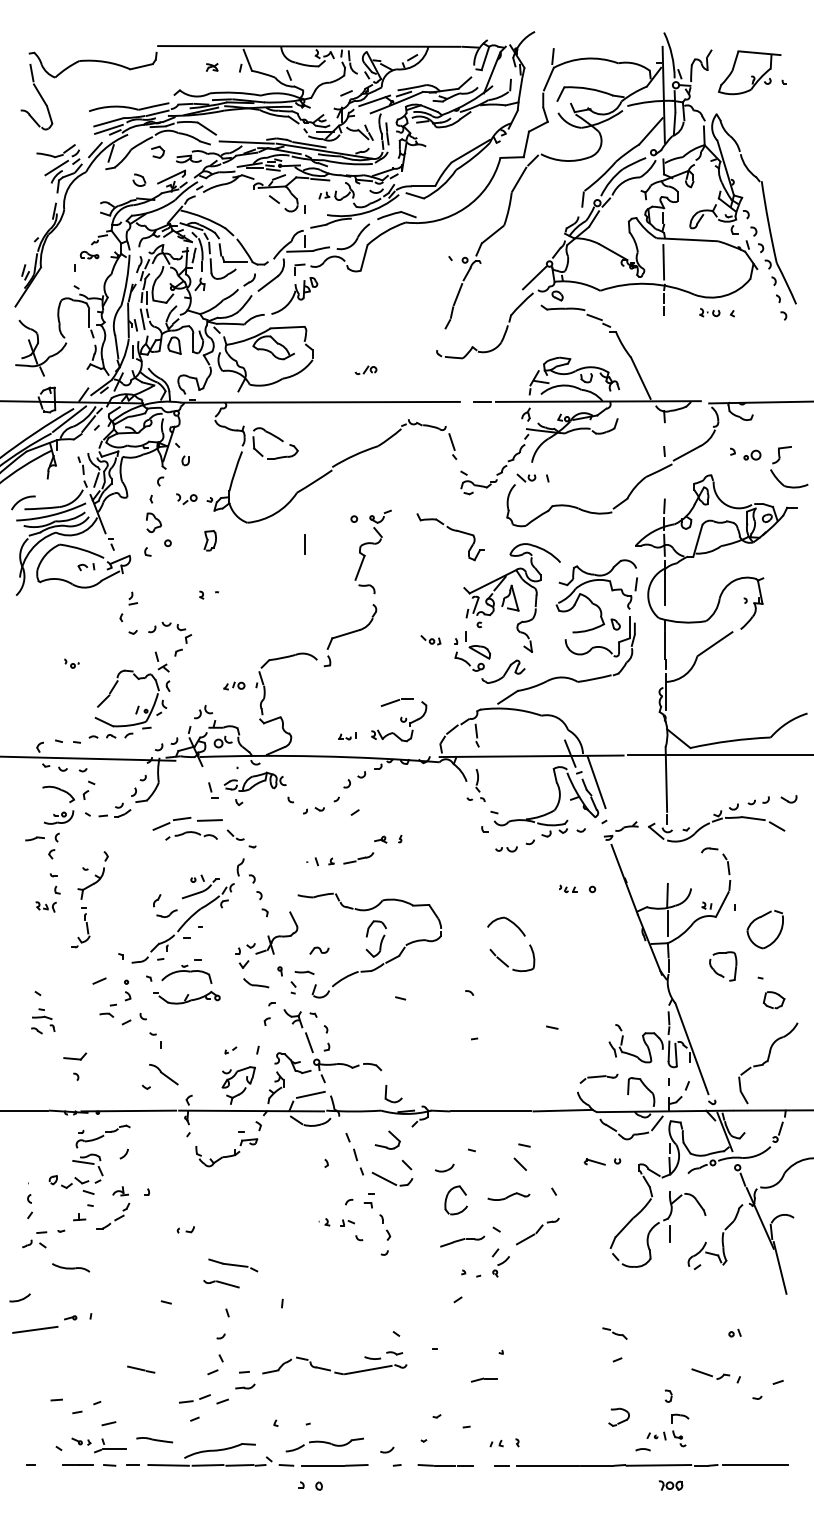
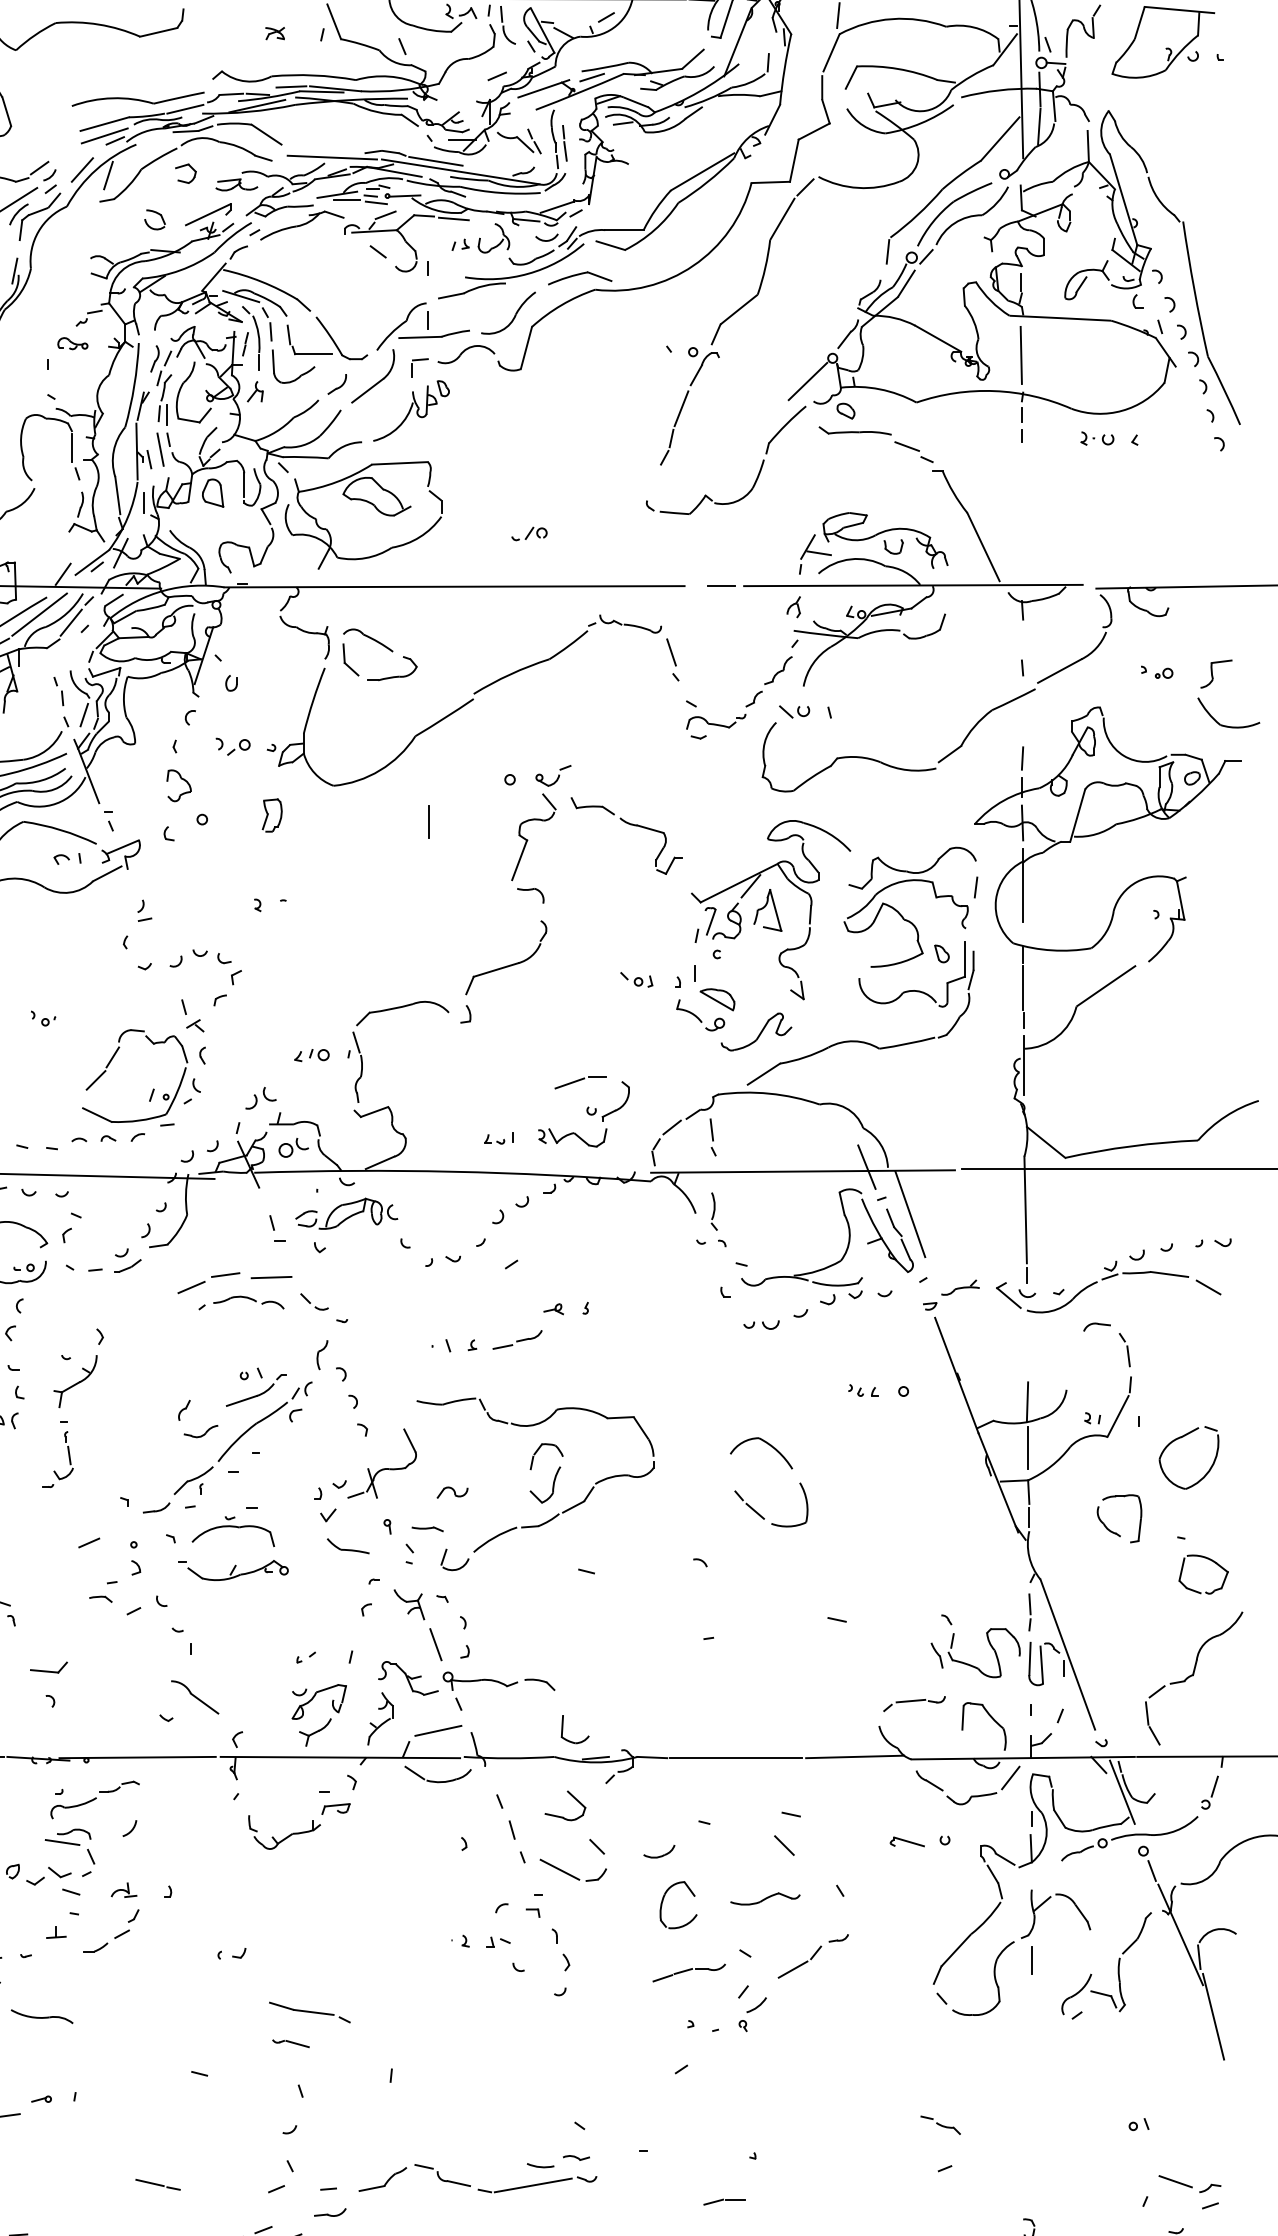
part: (746, 453) -> (1158, 671), size x0.62
part: (451, 530) -> (627, 824), moved
part: (780, 799) -> (1214, 1242), size x0.62
part: (773, 999) -> (1202, 1573), size x1.43
part: (221, 1284) -> (290, 2044), size x0.62
part: (710, 1373) -> (1189, 2182), moved

